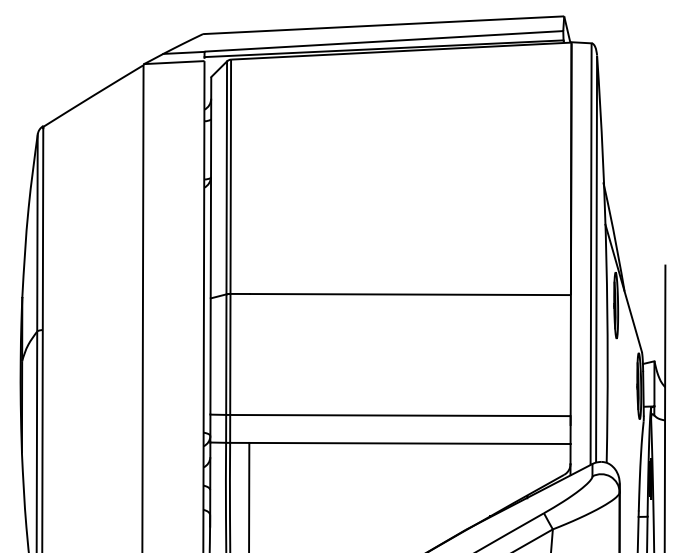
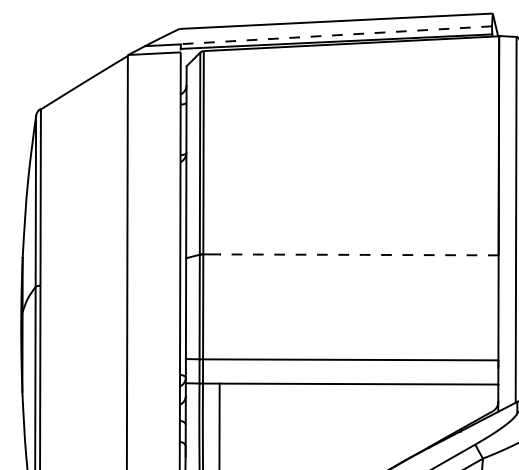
line: (383, 41) -> (336, 35), solid -> dashed
line: (409, 294) -> (358, 254), solid -> dashed

